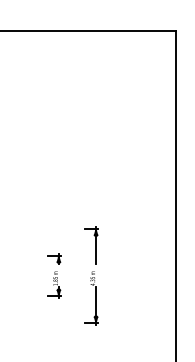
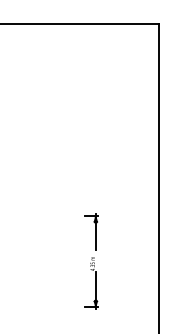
part: (54, 275) -> (41, 260), removed
part: (91, 275) -> (91, 260), moved

